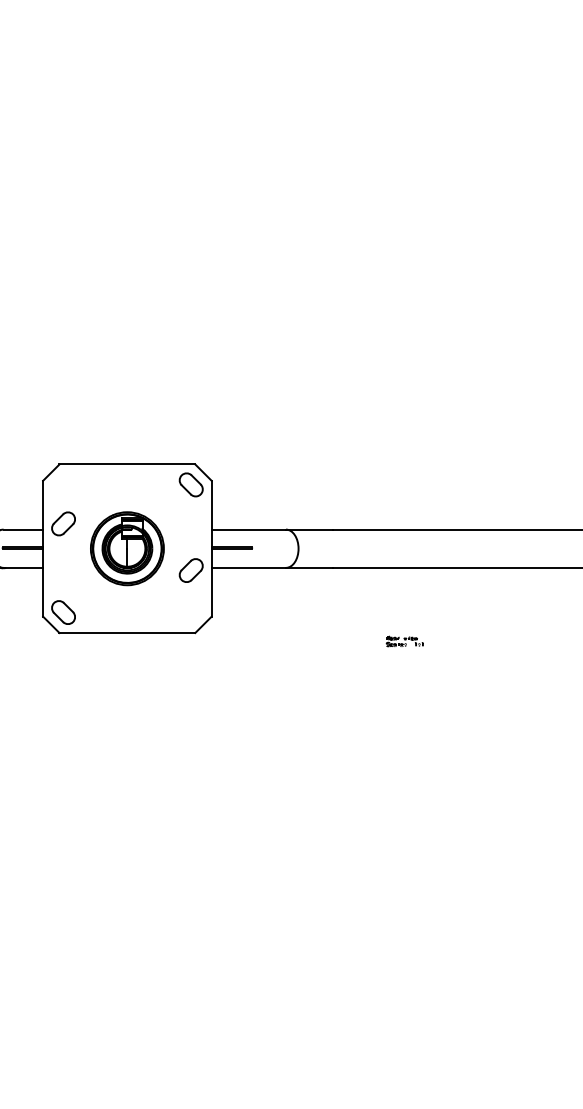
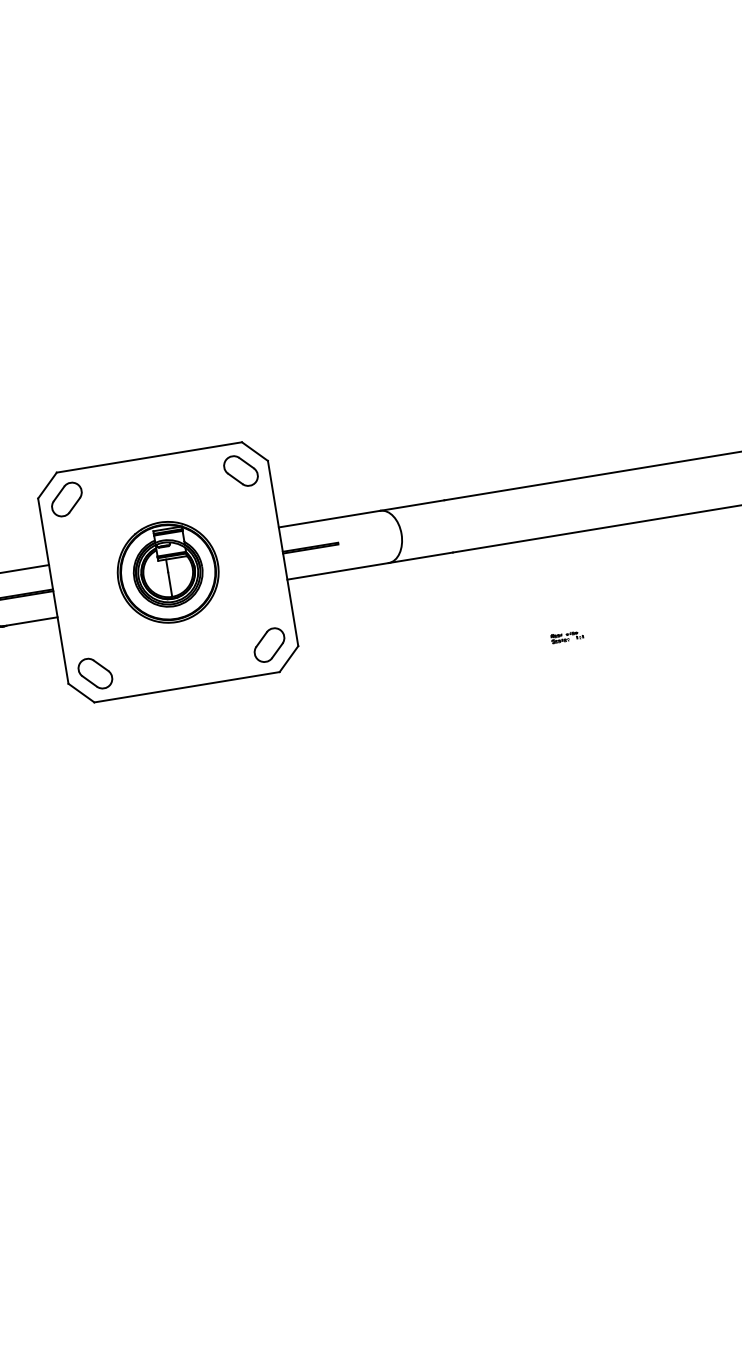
part: (63, 523) -> (66, 499), moved
part: (190, 570) -> (268, 645), moved
part: (404, 641) -> (566, 636), size x0.62

